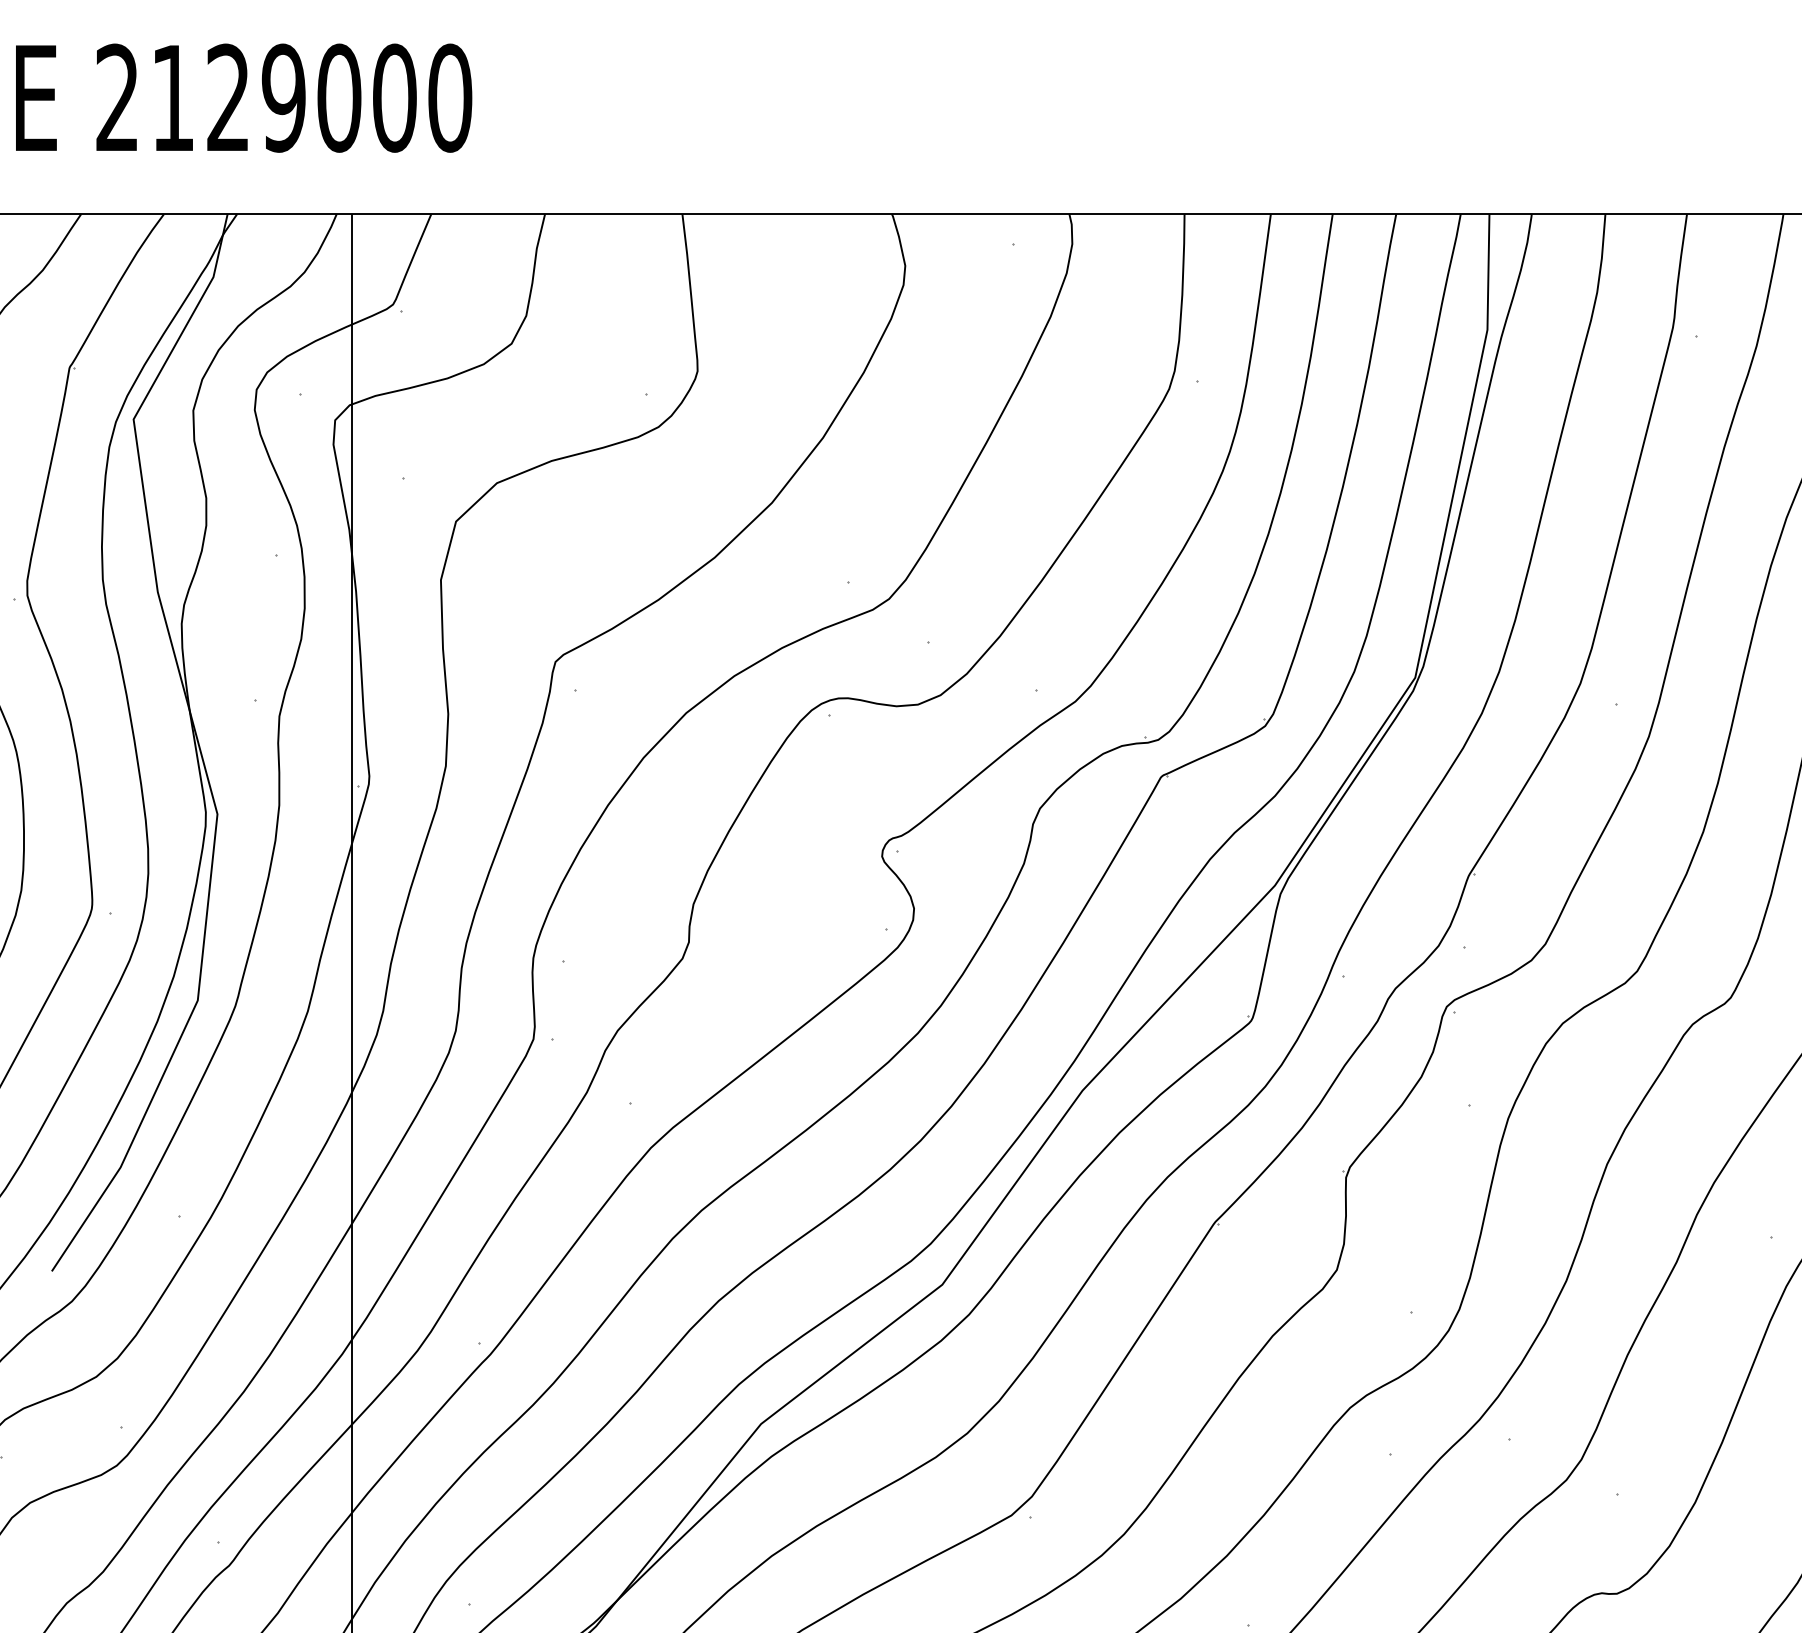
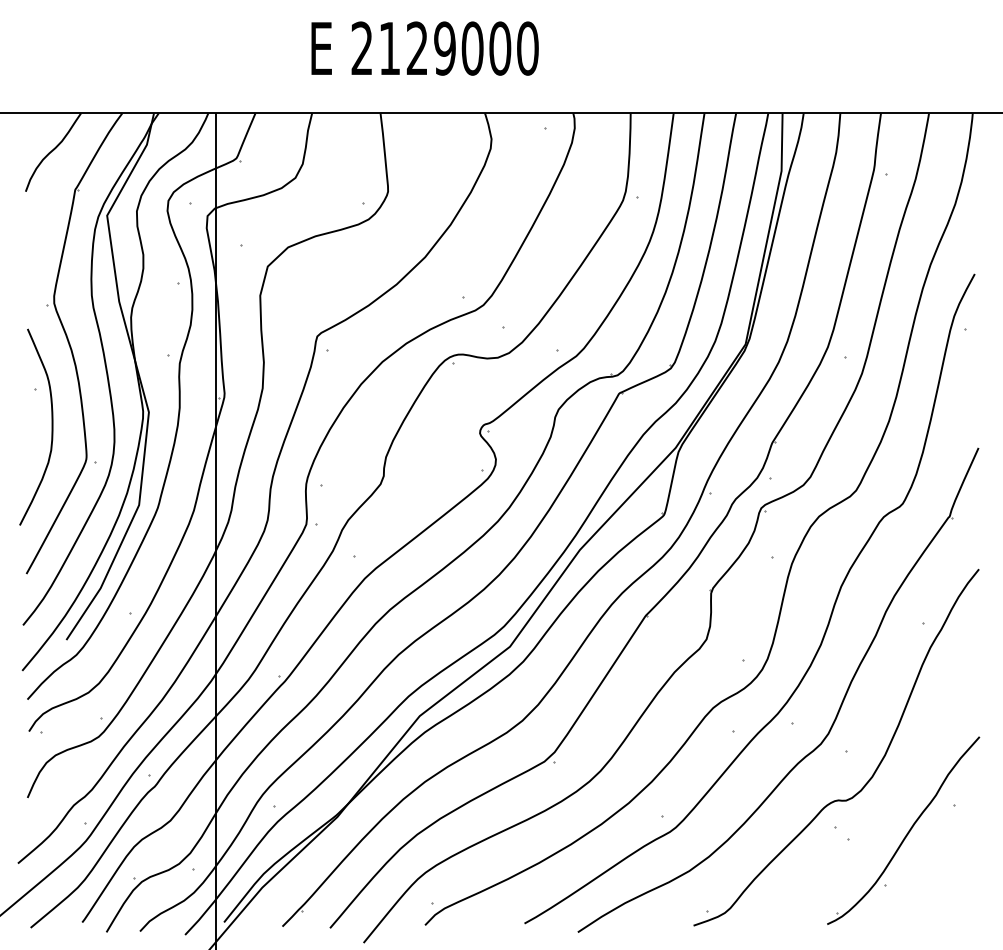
text: (242, 97) -> (424, 48), moved

